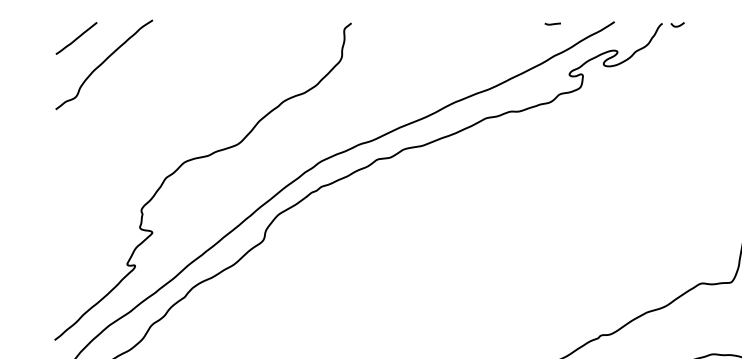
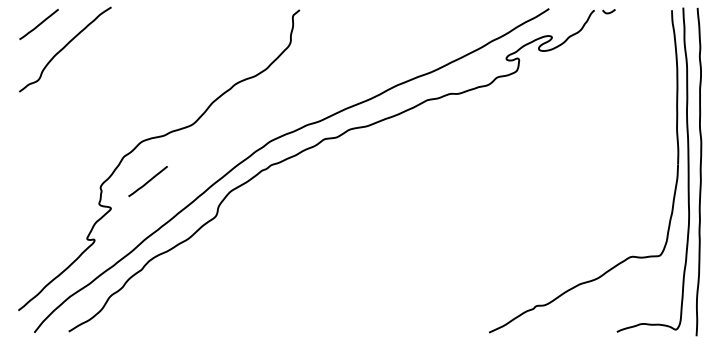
curve: (552, 23) -> (490, 10), removed
line: (190, 204) -> (147, 181), added

